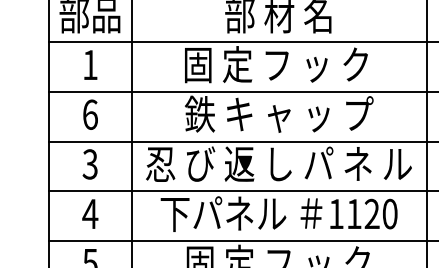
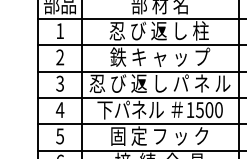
text: (276, 63) -> (158, 30), 固 定 フ ッ ク -> 忍 び 返 し 柱
text: (90, 114) -> (60, 57), 6 -> 2
text: (362, 214) -> (204, 110), 1120 -> 1500

